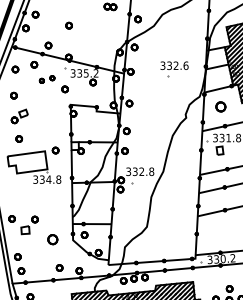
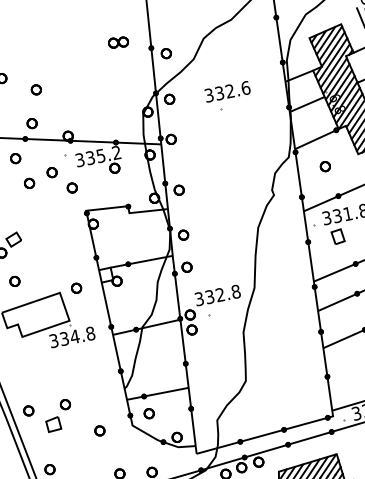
part: (68, 25) -> (35, 89), moved
part: (174, 69) -> (228, 97), moved
part: (46, 79) -> (39, 178), size x1.43
part: (220, 106) -> (324, 166), size x0.62
part: (52, 239) -> (99, 430), size x0.62

